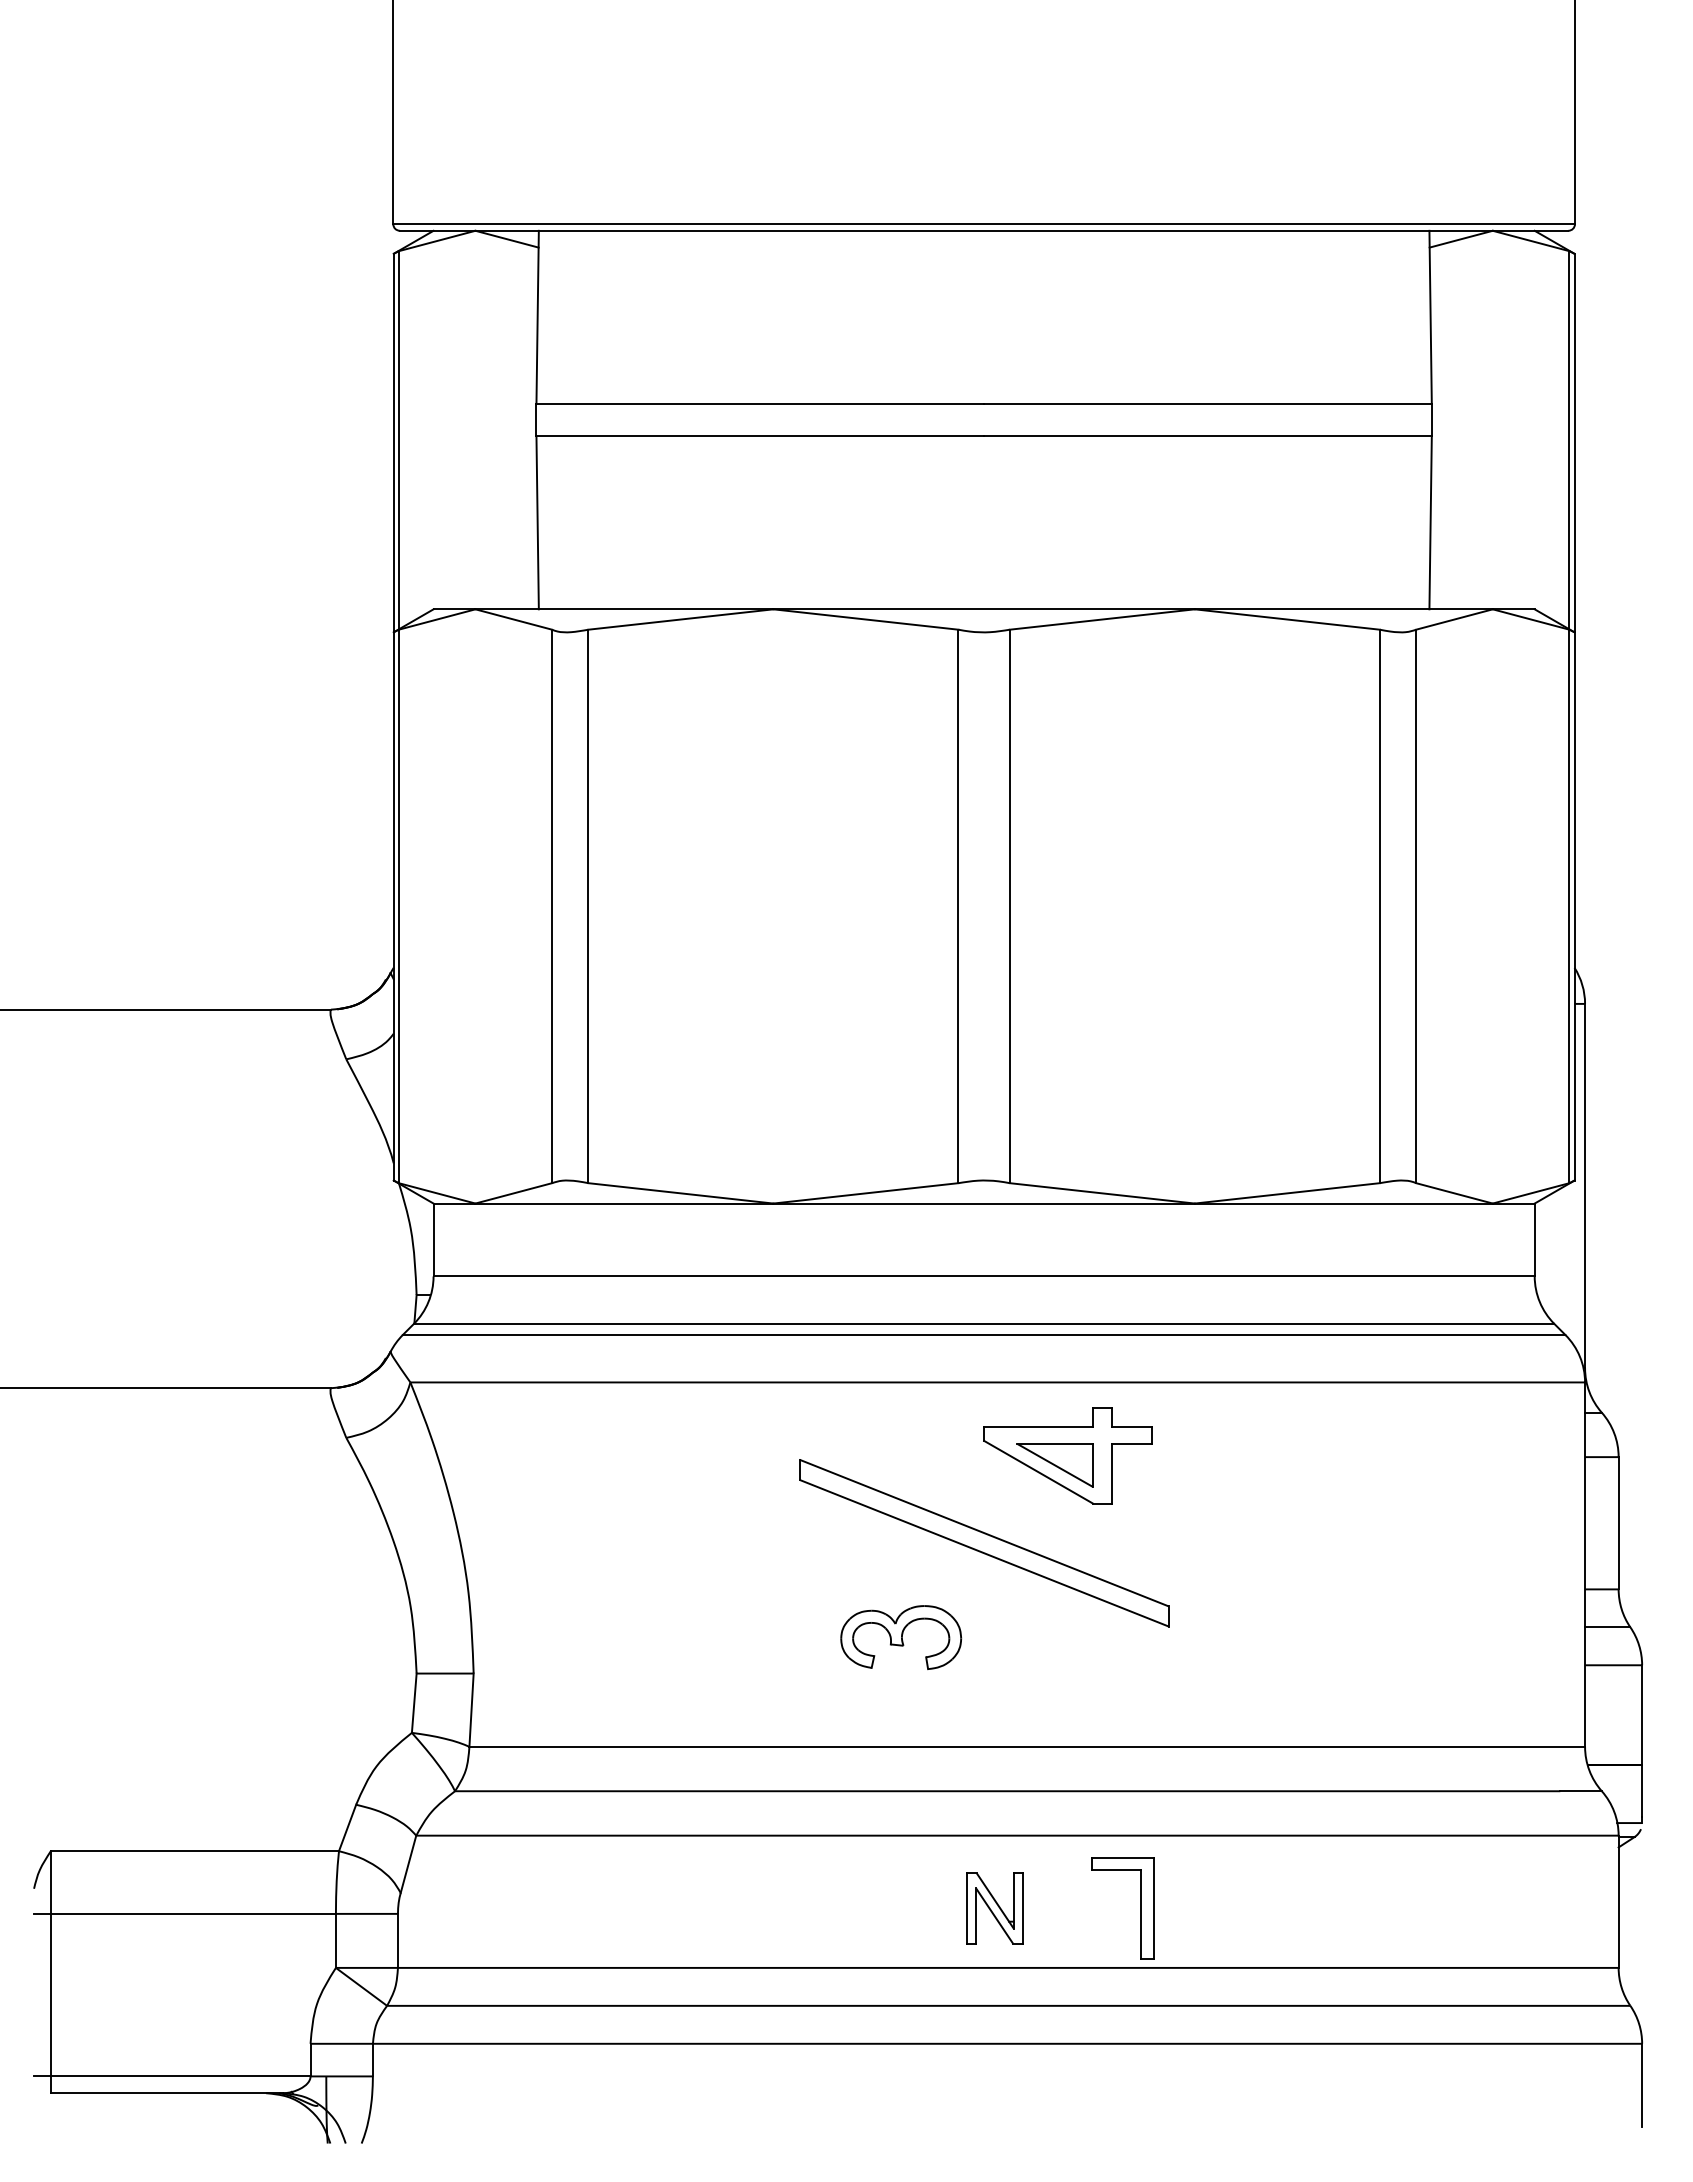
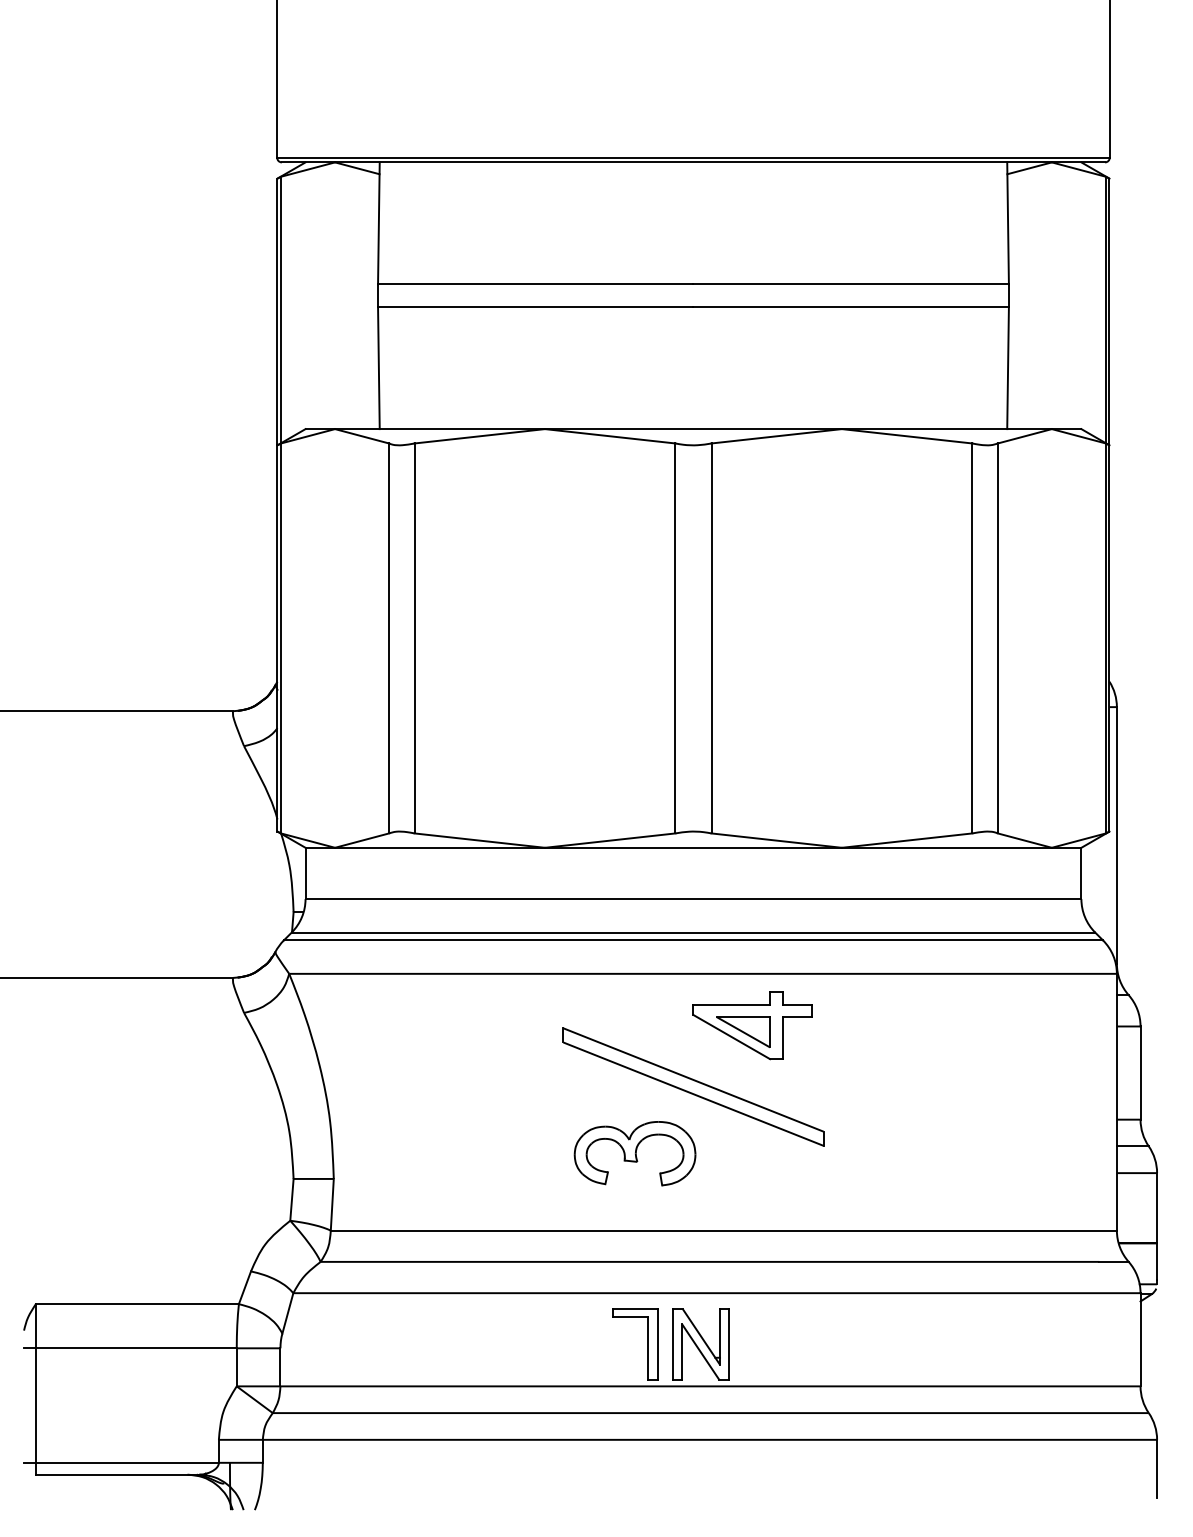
part: (900, 1637) -> (634, 1153), size x1.43
part: (994, 1908) -> (700, 1344), size x1.43
part: (1140, 1908) -> (647, 1344), moved

